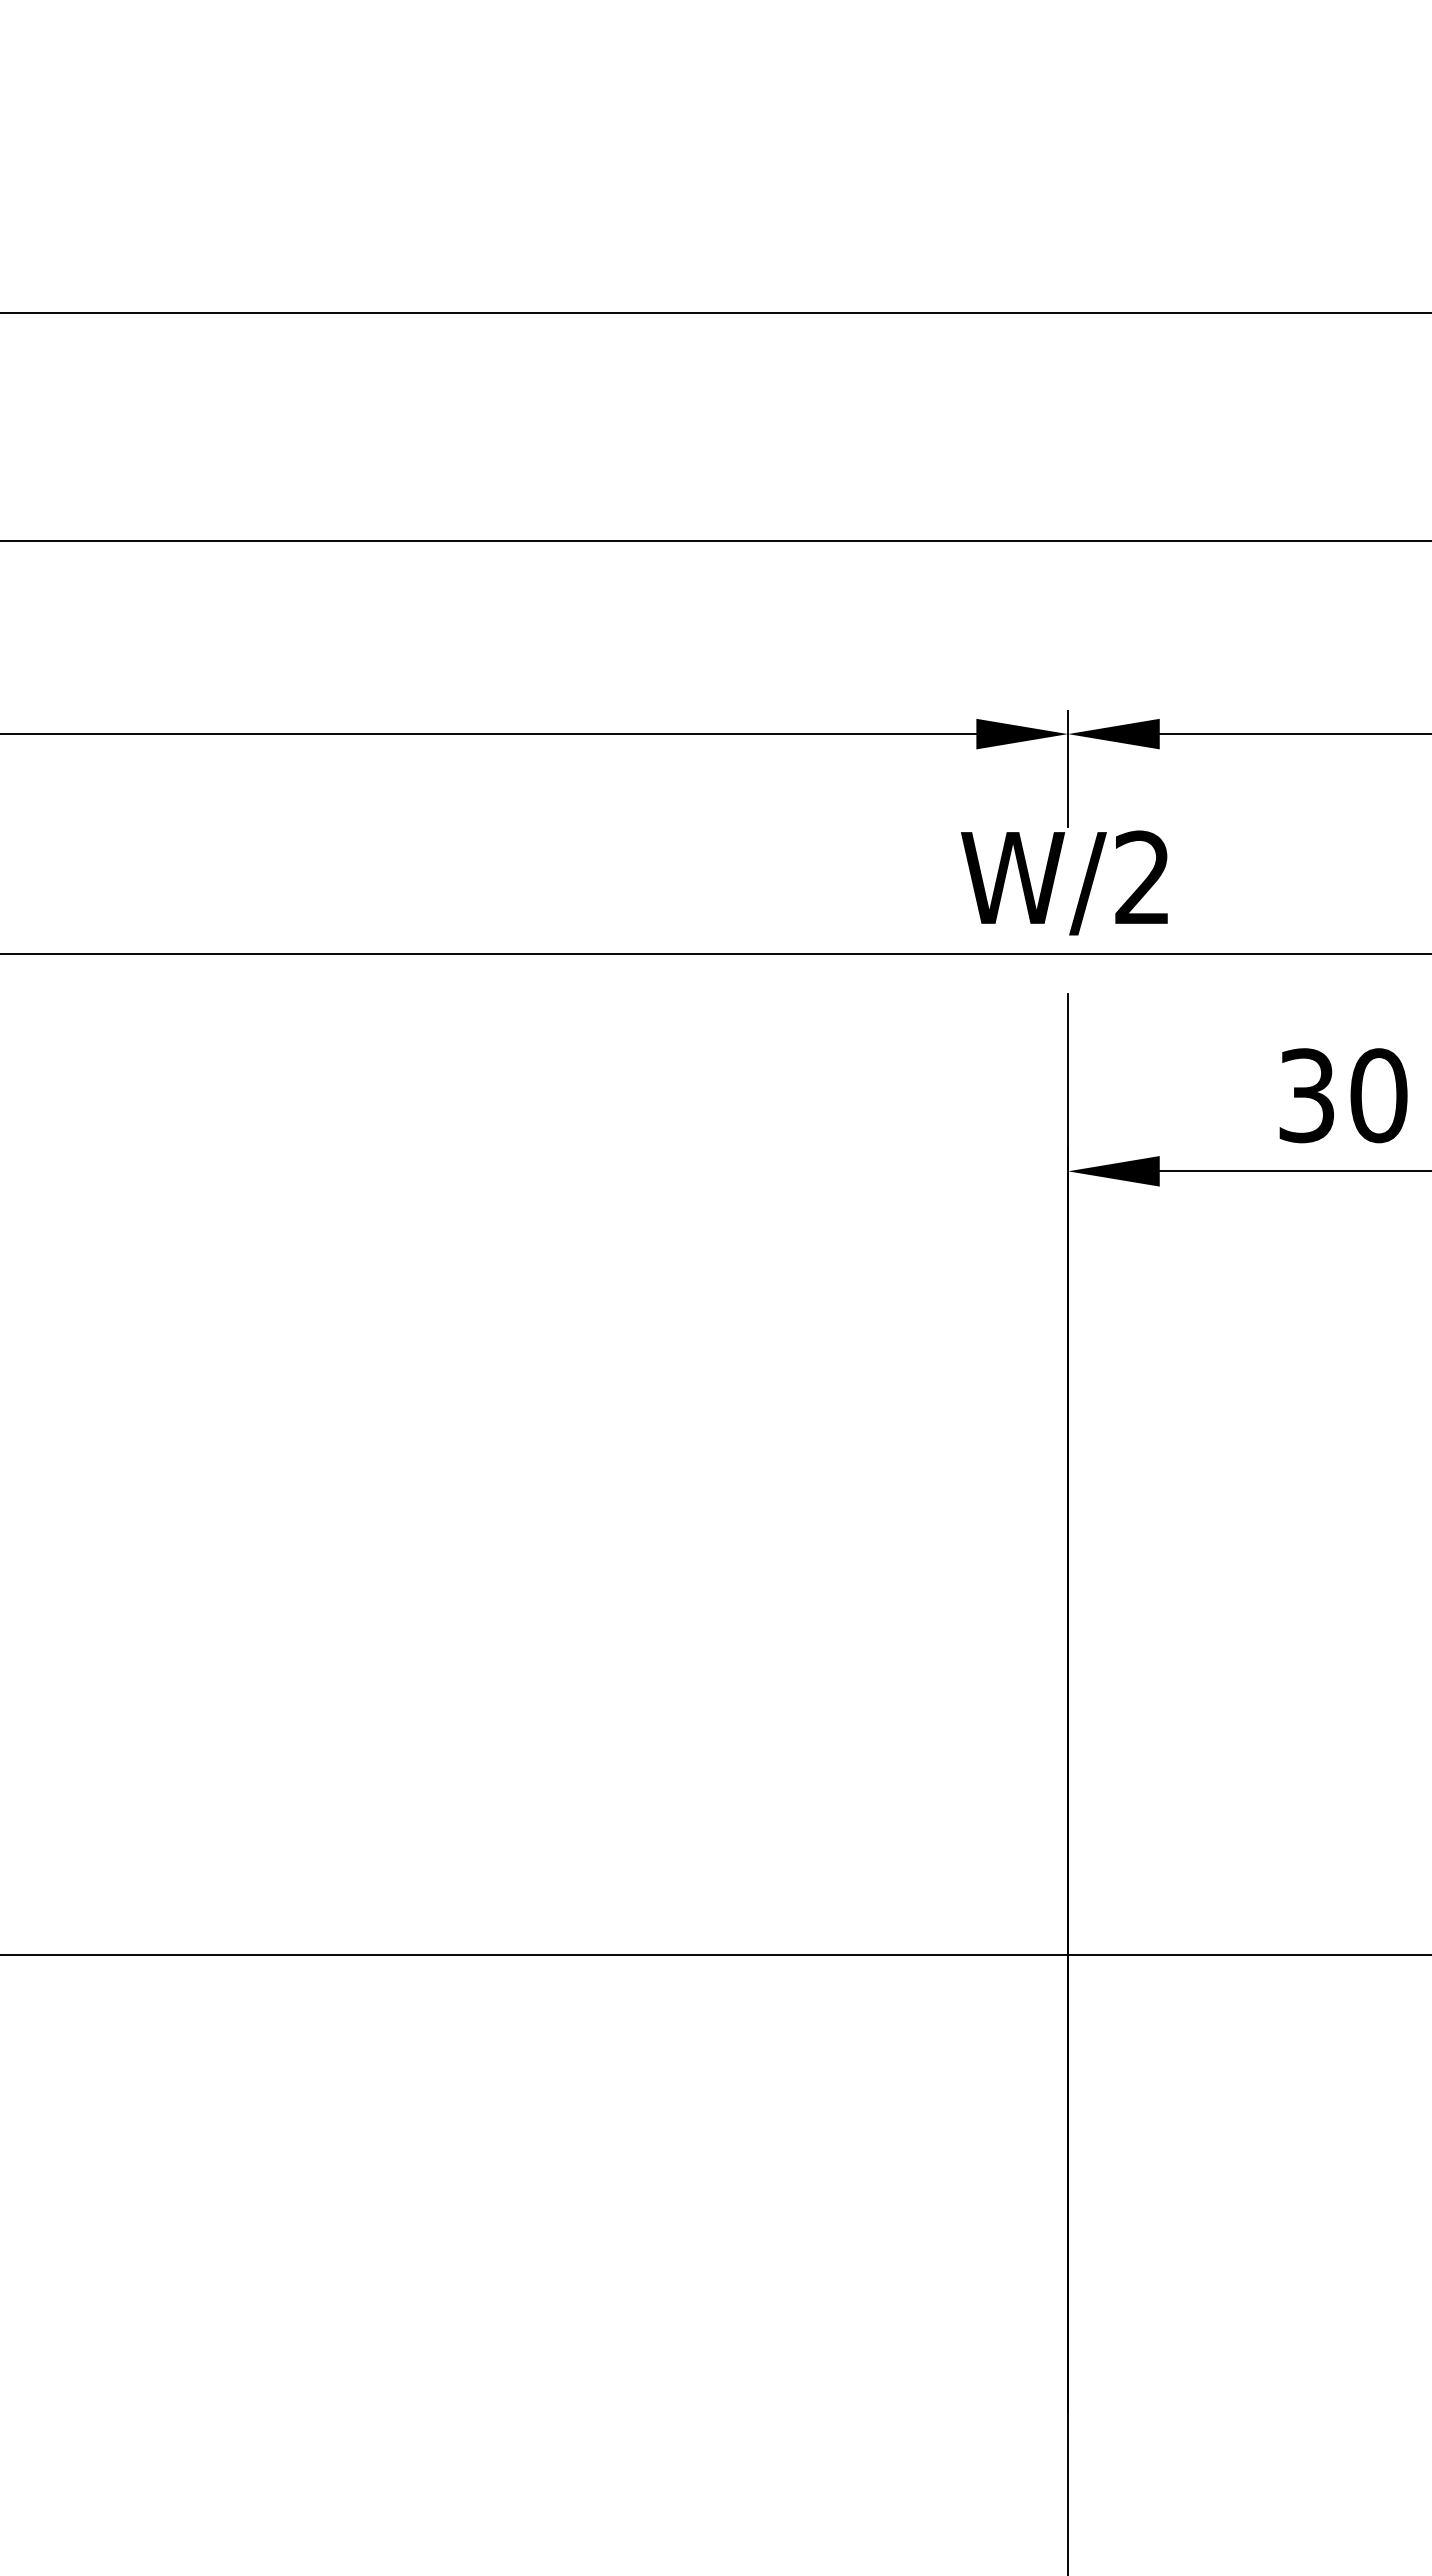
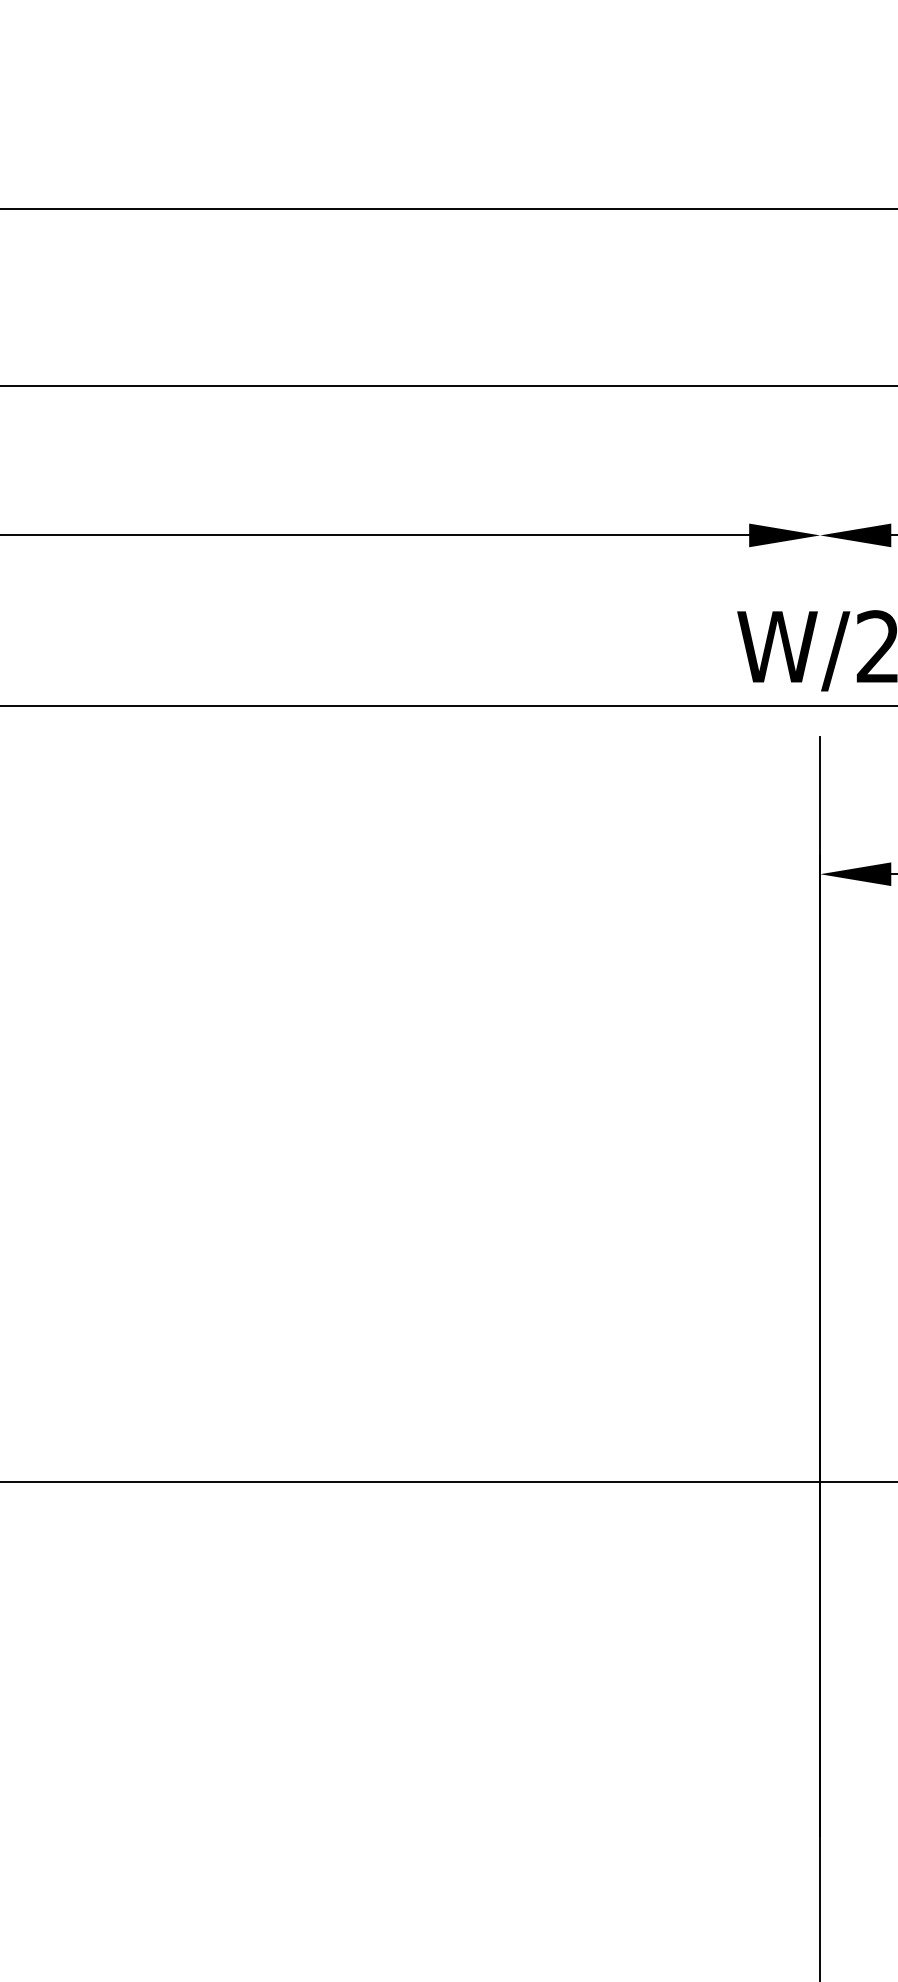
line: (1068, 768) -> (820, 562), removed

